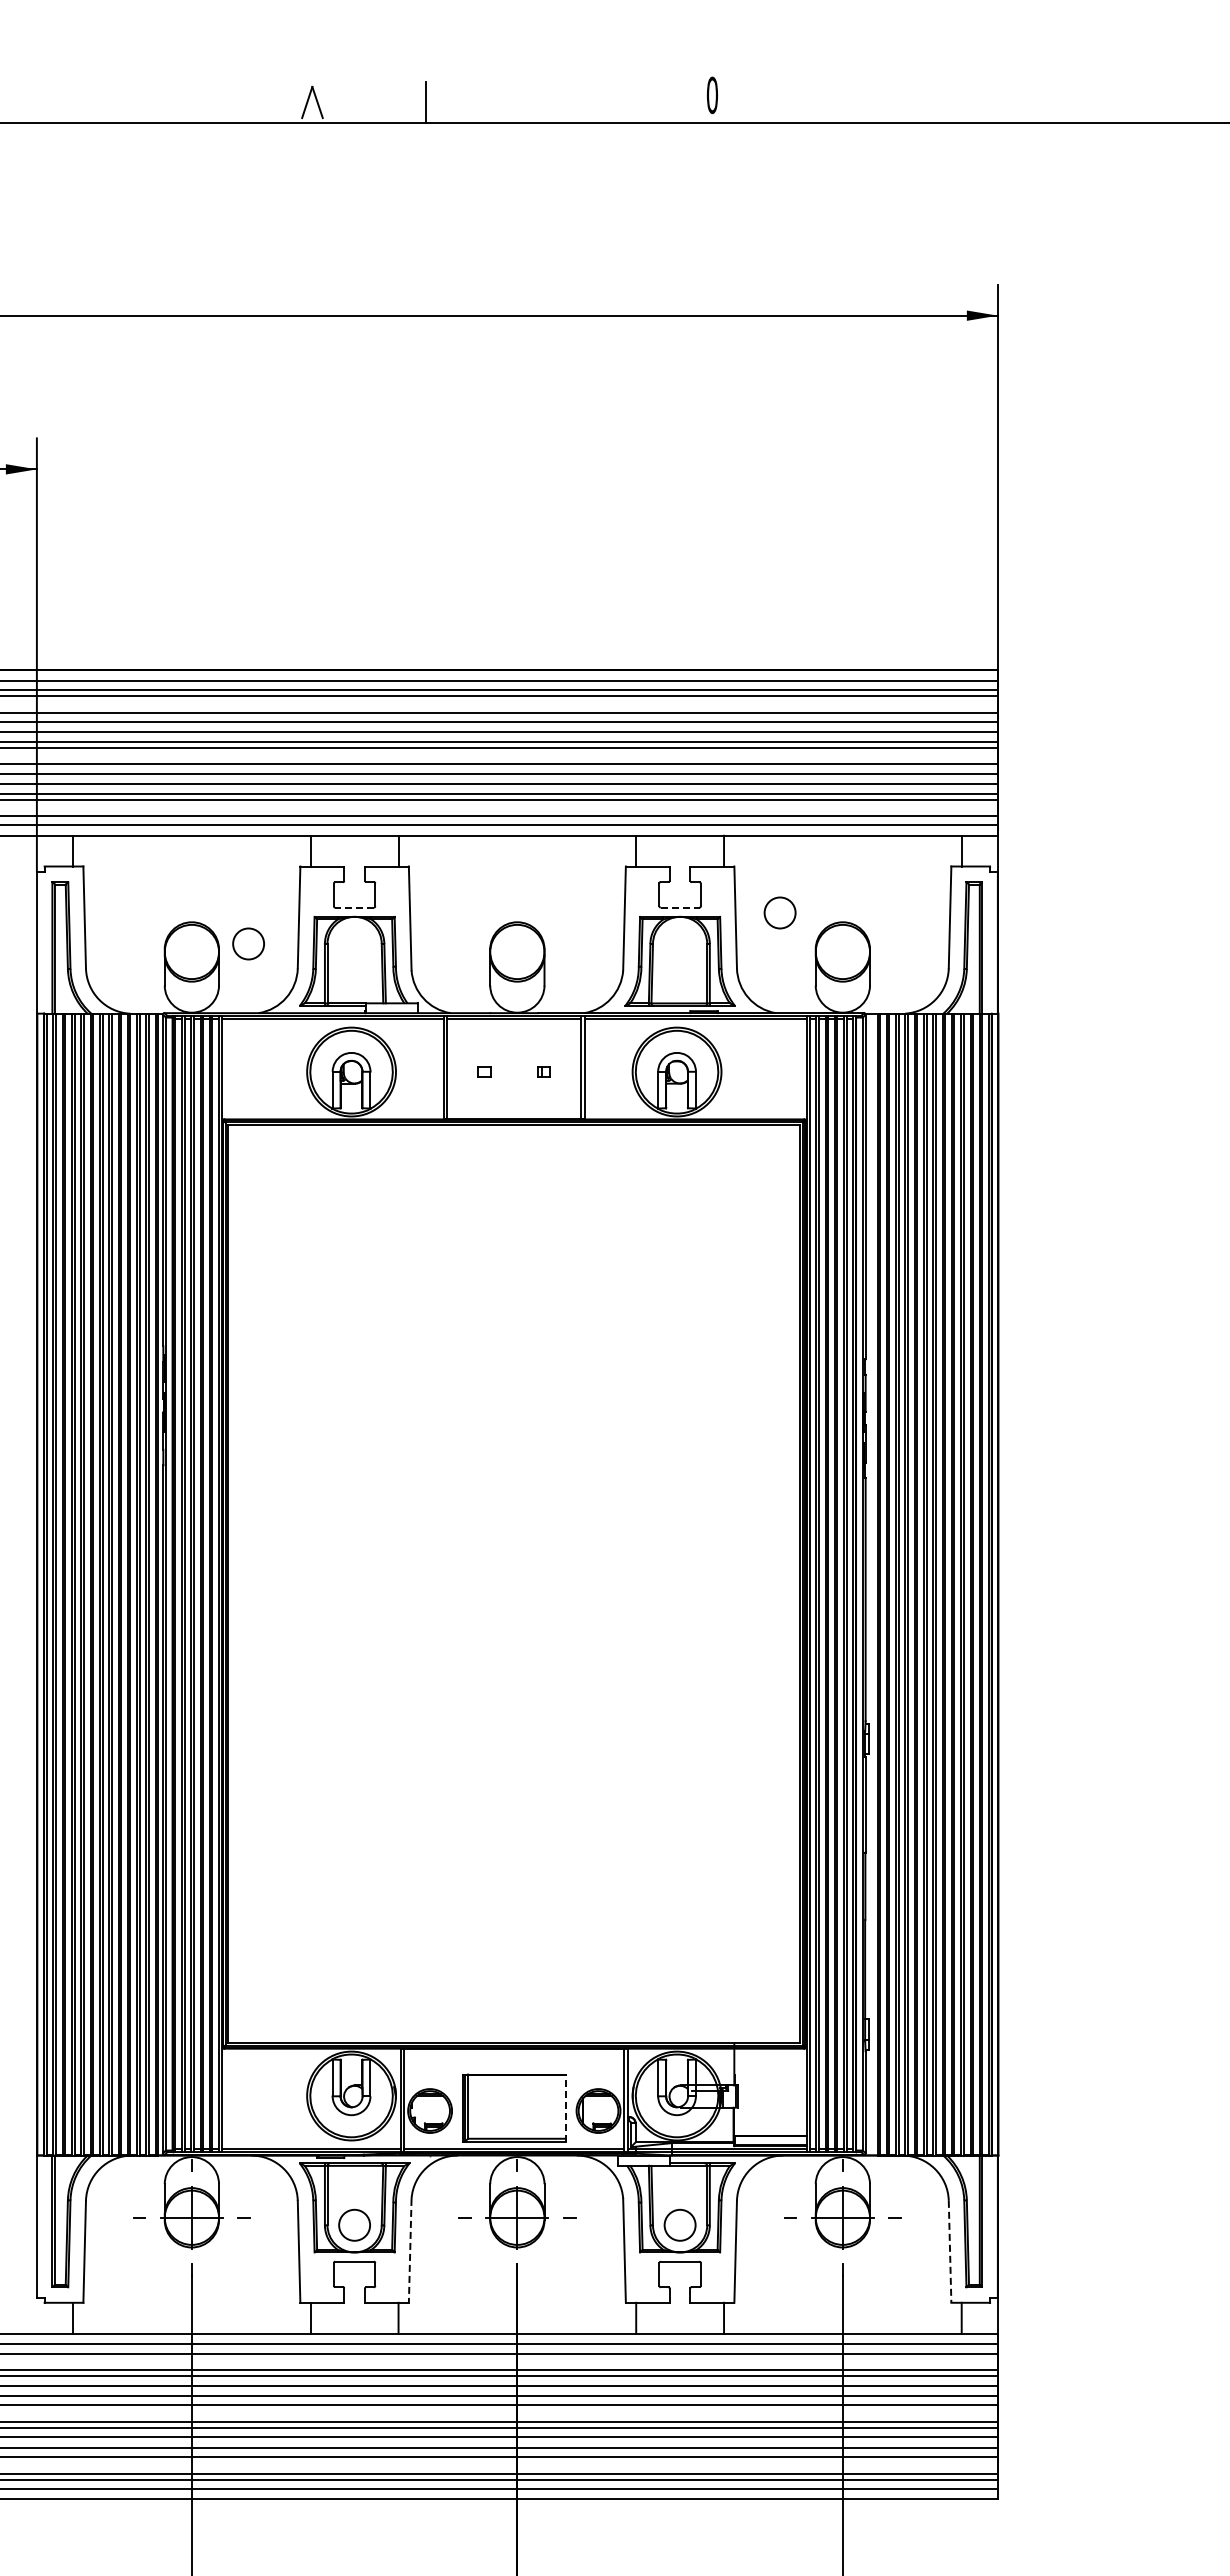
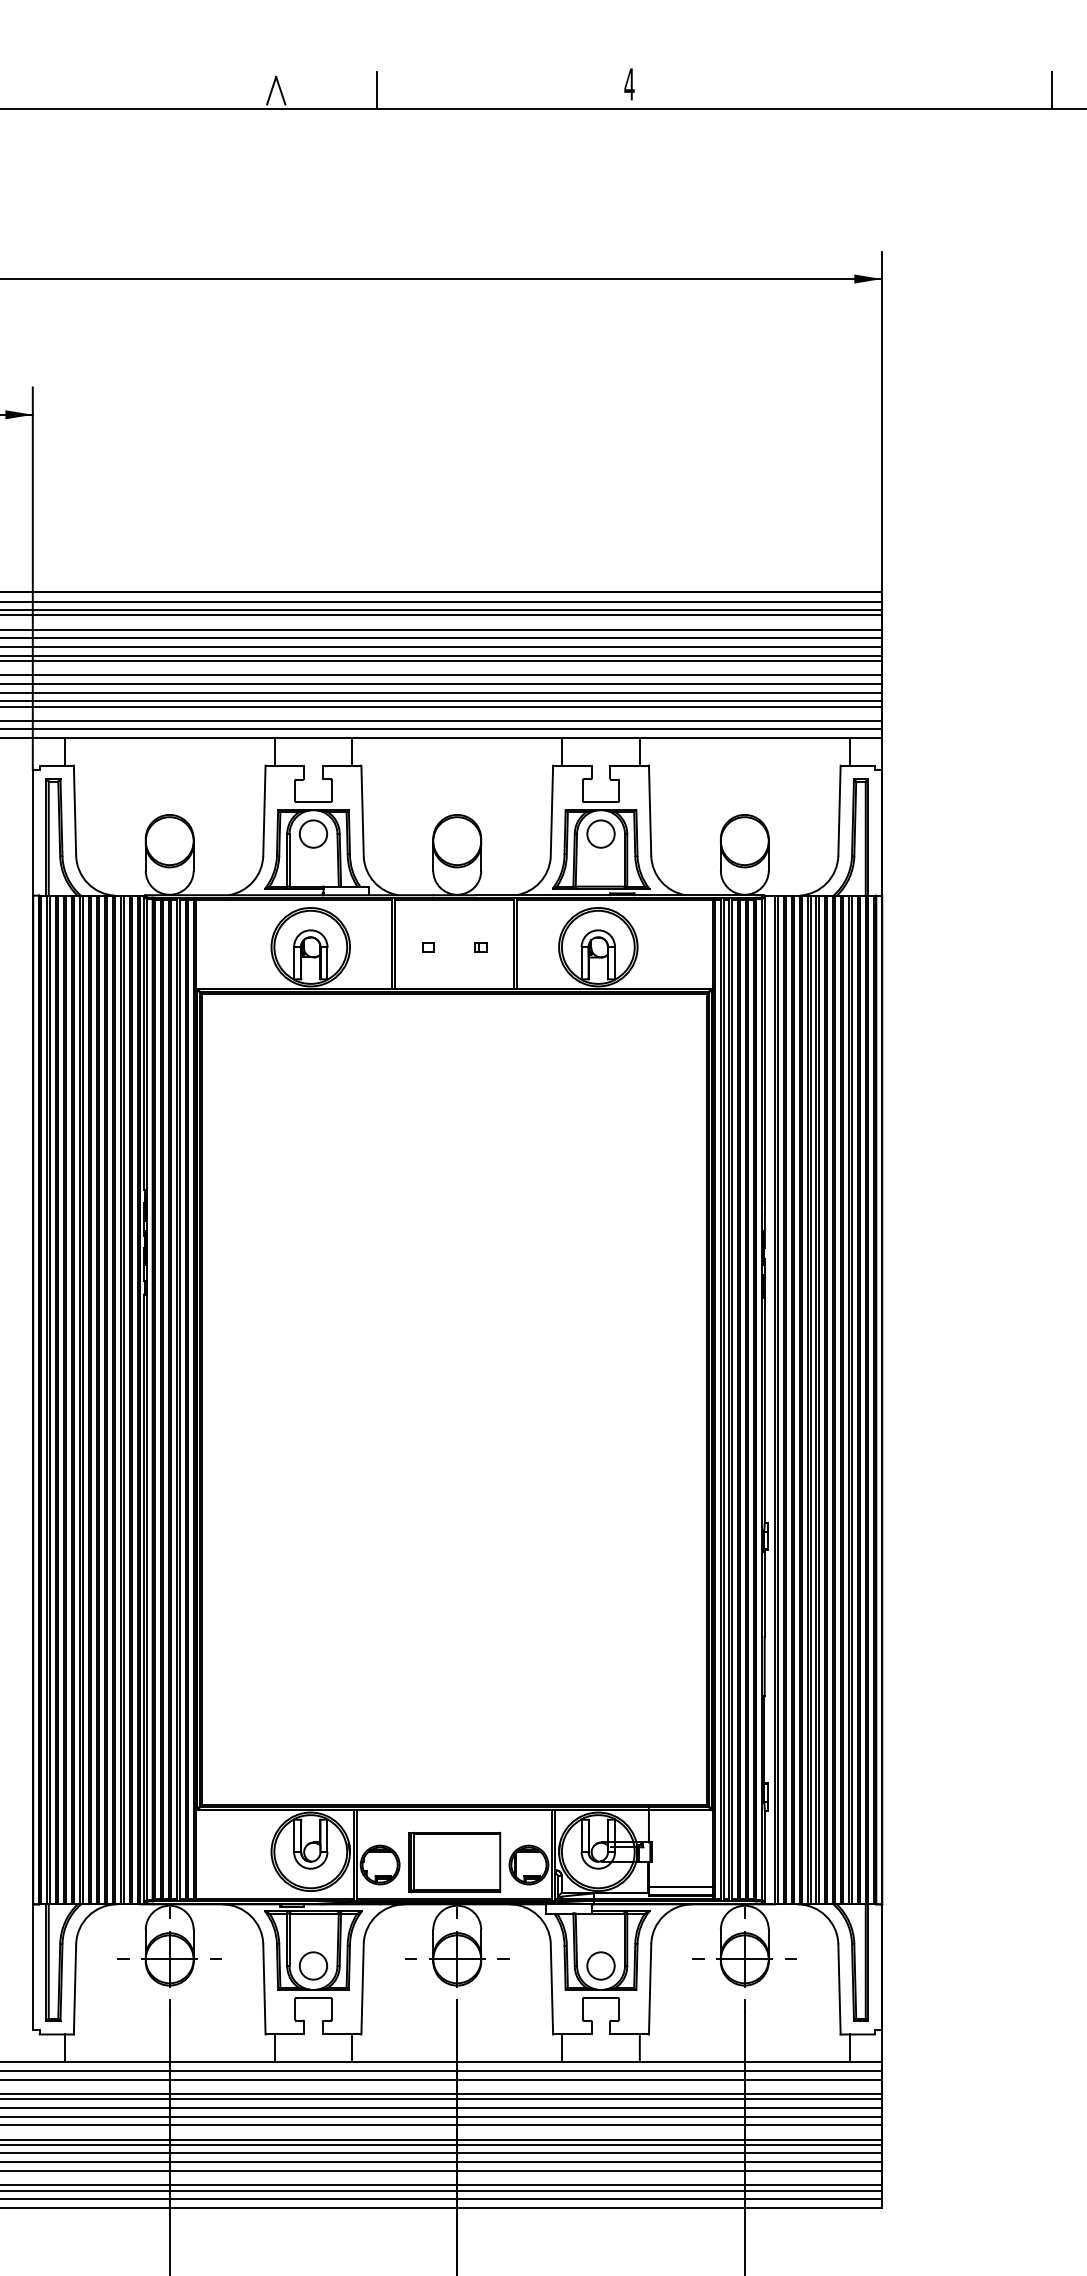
text: (712, 95) -> (629, 84), 0 -> 4
line: (1190, 102) -> (1051, 90), added
line: (354, 907) -> (313, 801), dashed -> solid
line: (680, 907) -> (601, 801), dashed -> solid
circle: (779, 912) -> (600, 833), moved
circle: (248, 943) -> (313, 833), moved
line: (565, 2108) -> (499, 1862), dashed -> solid
line: (410, 2250) -> (362, 1988), dashed -> solid
line: (950, 2251) -> (839, 1989), dashed -> solid

